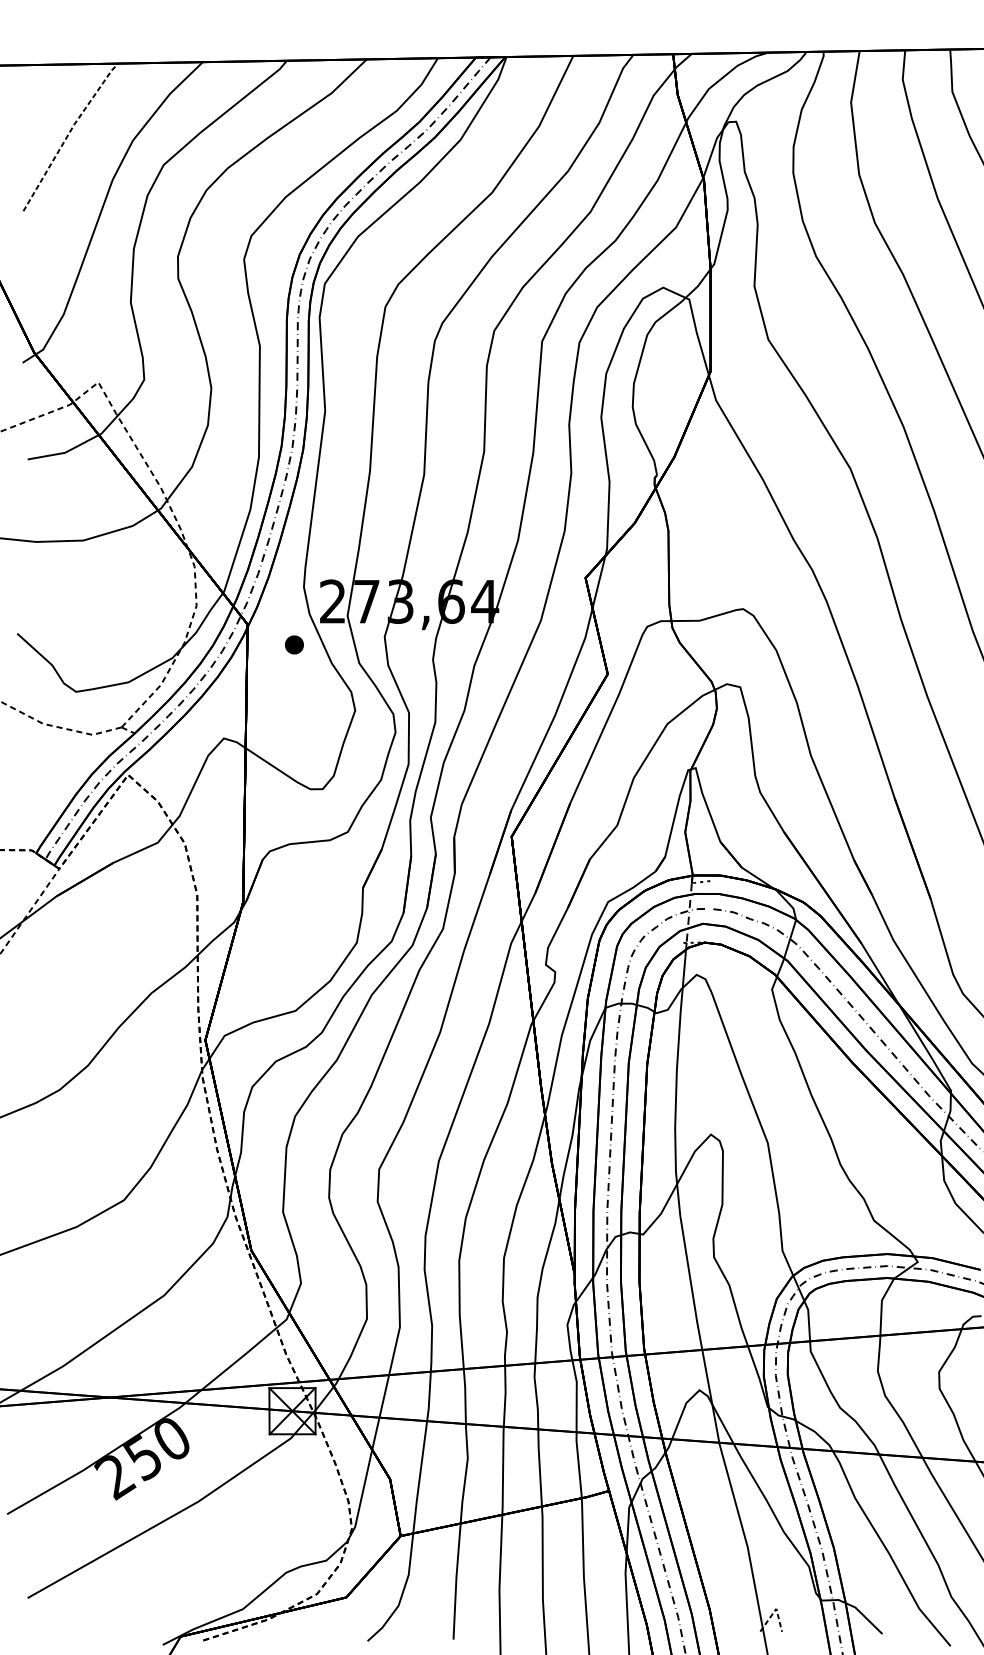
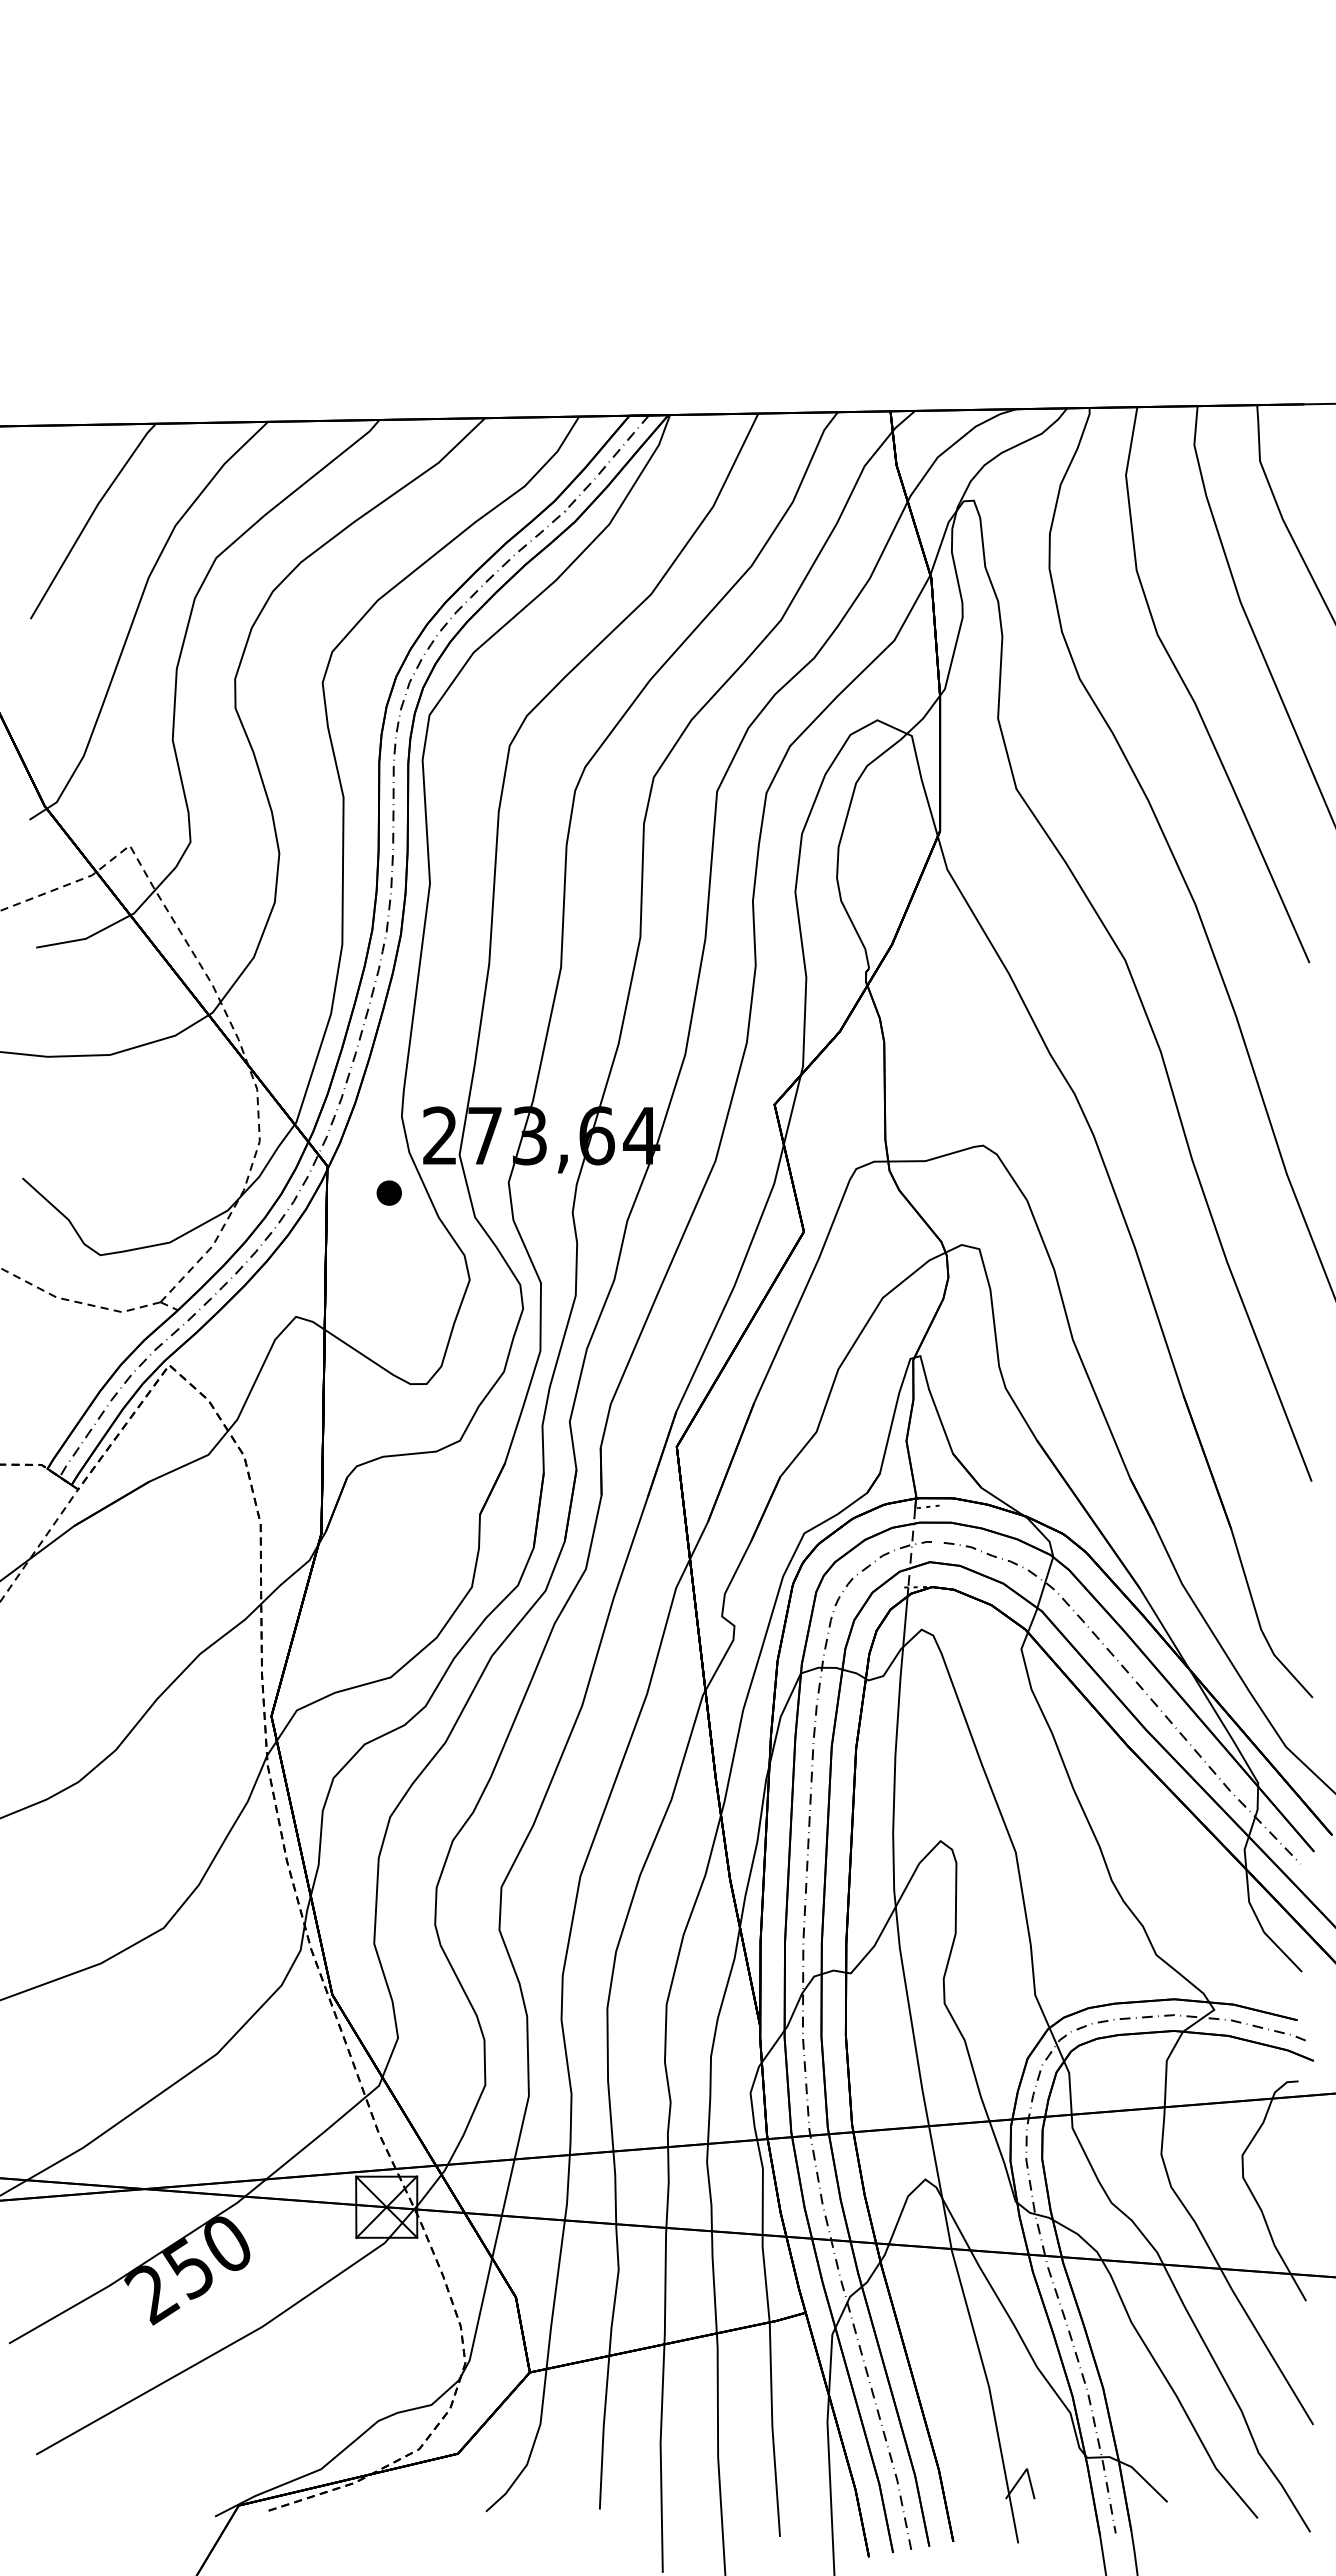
line: (68, 134) -> (90, 517), dashed -> solid
line: (775, 1610) -> (1025, 2470), dashed -> solid

